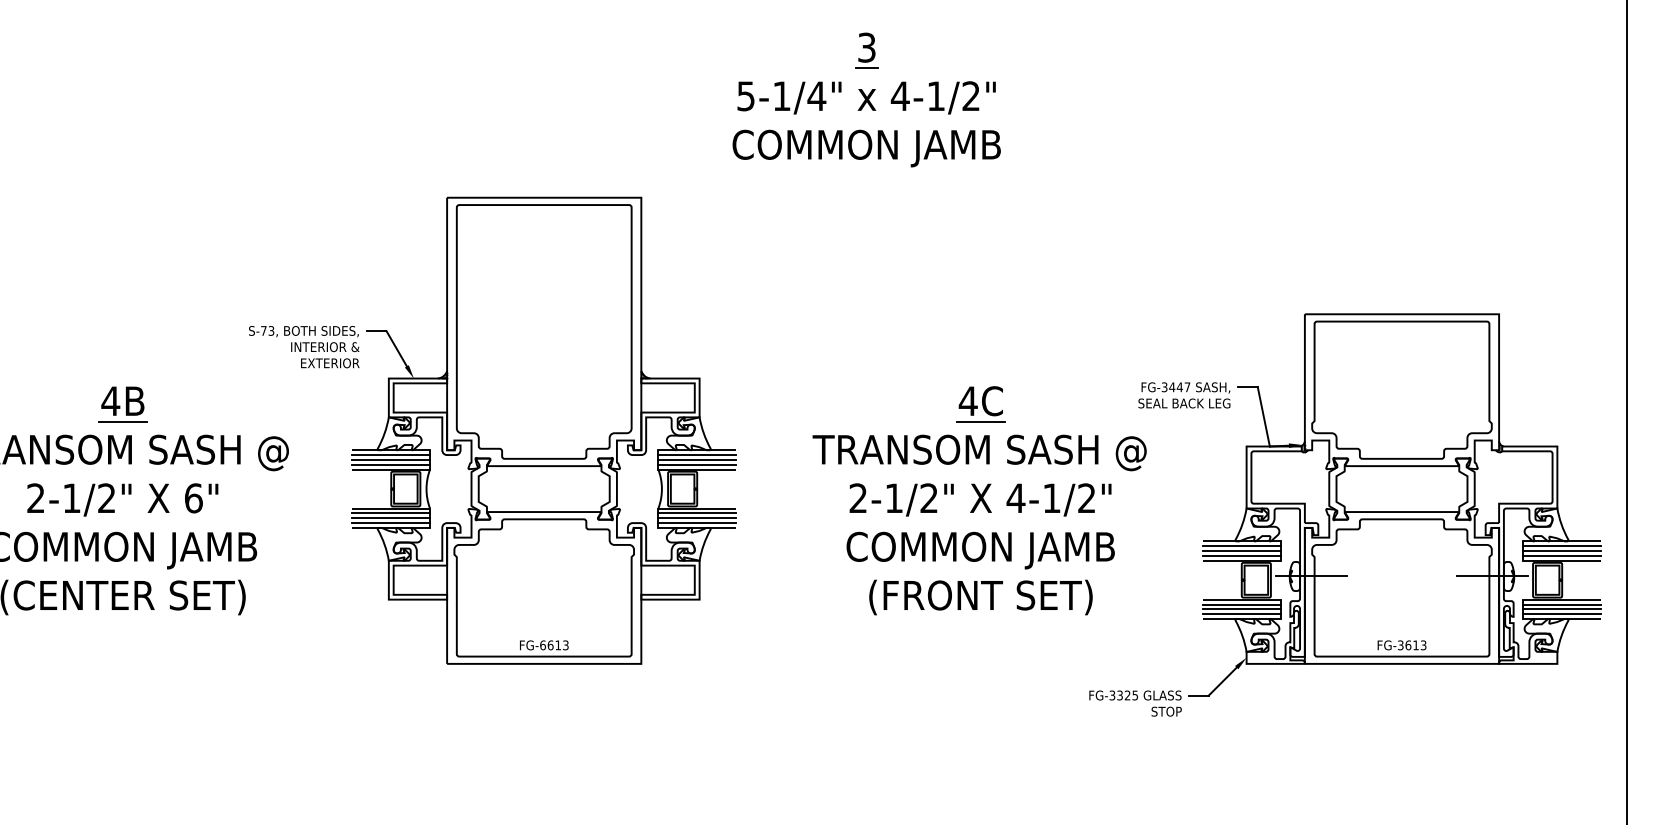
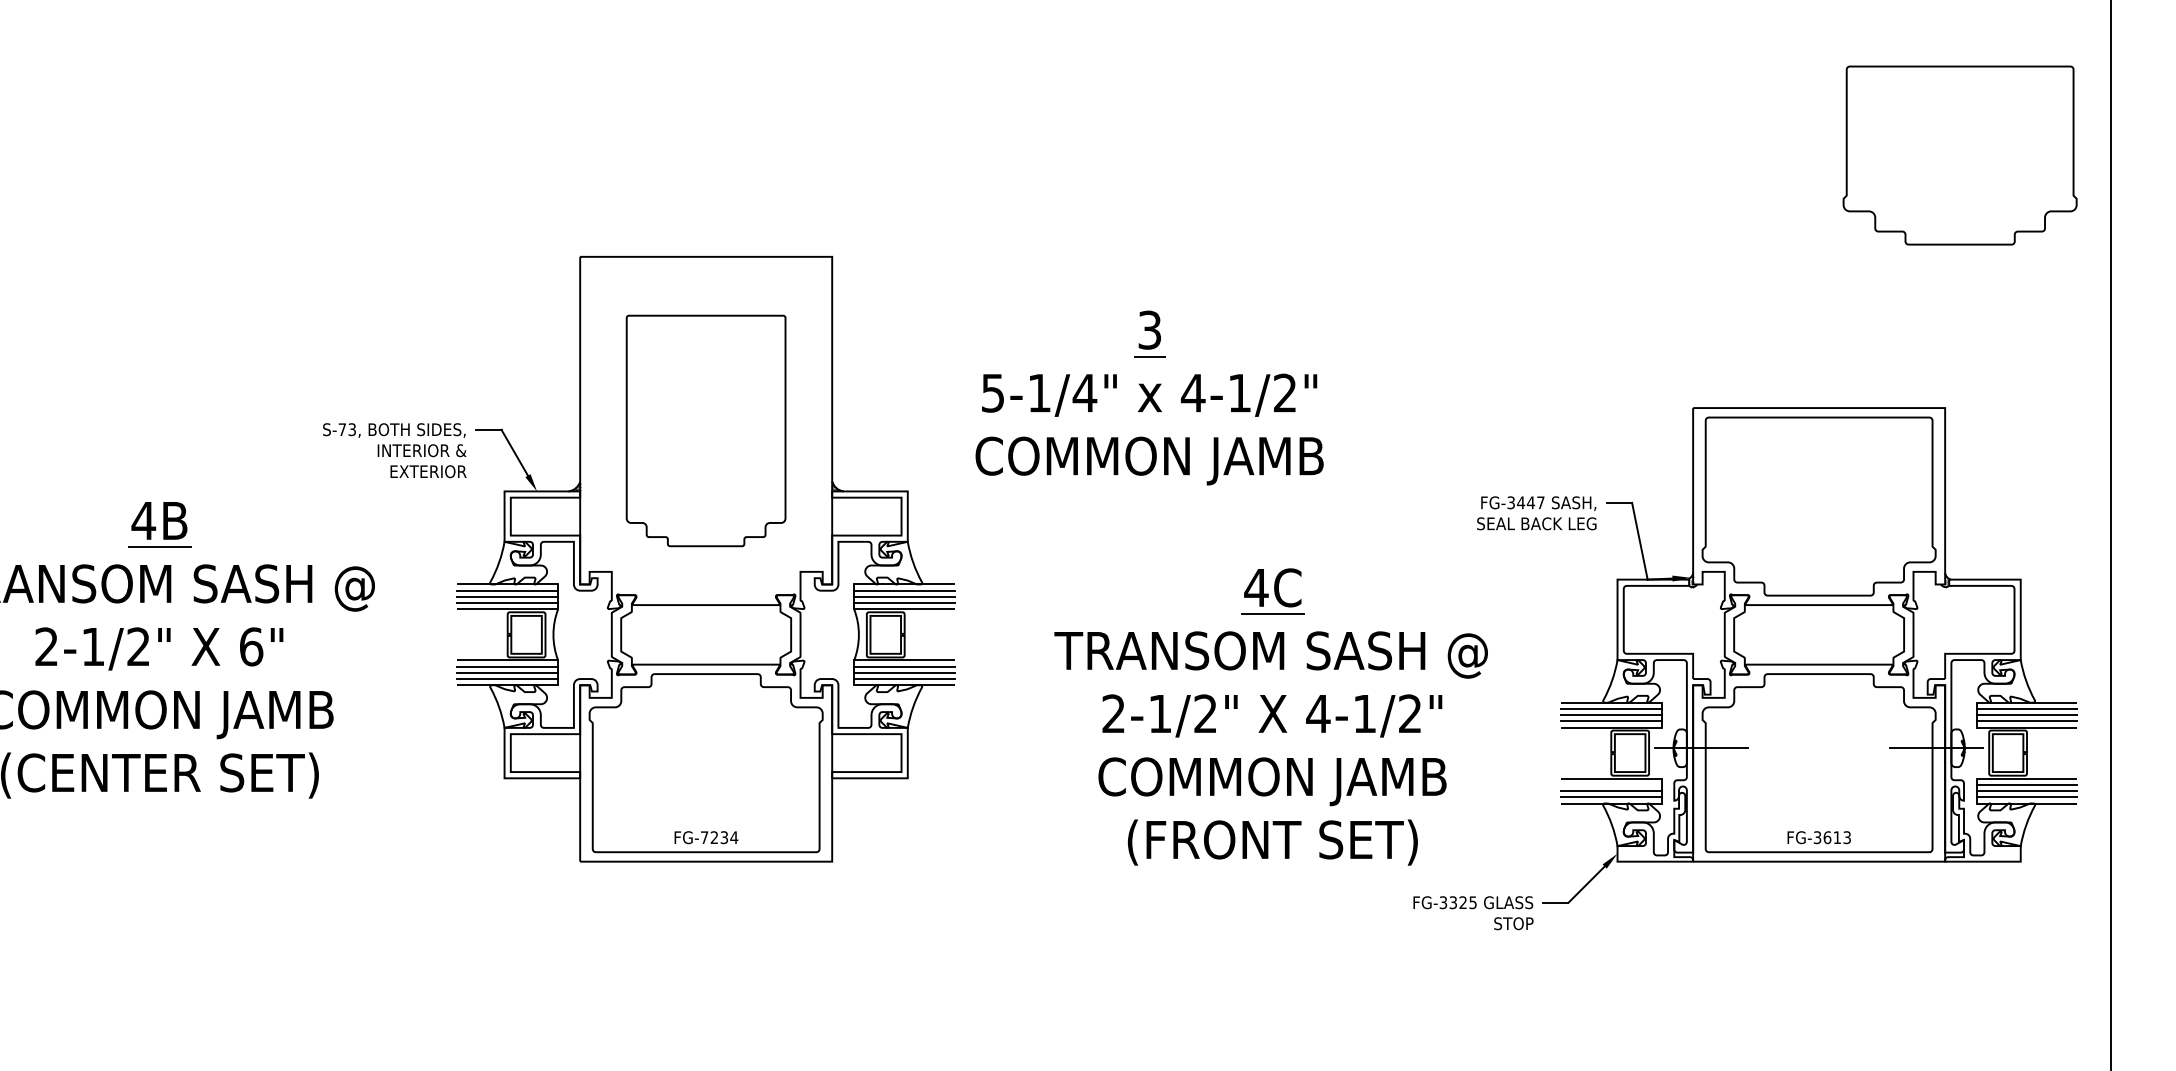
part: (866, 99) -> (1149, 397), moved
part: (1510, 119) -> (1959, 155), added
part: (543, 331) -> (705, 430), size x0.7
part: (979, 500) -> (1270, 716), moved
line: (1241, 604) -> (1610, 784), removed
text: (554, 645) -> (719, 837), FG-6613 -> FG-7234

